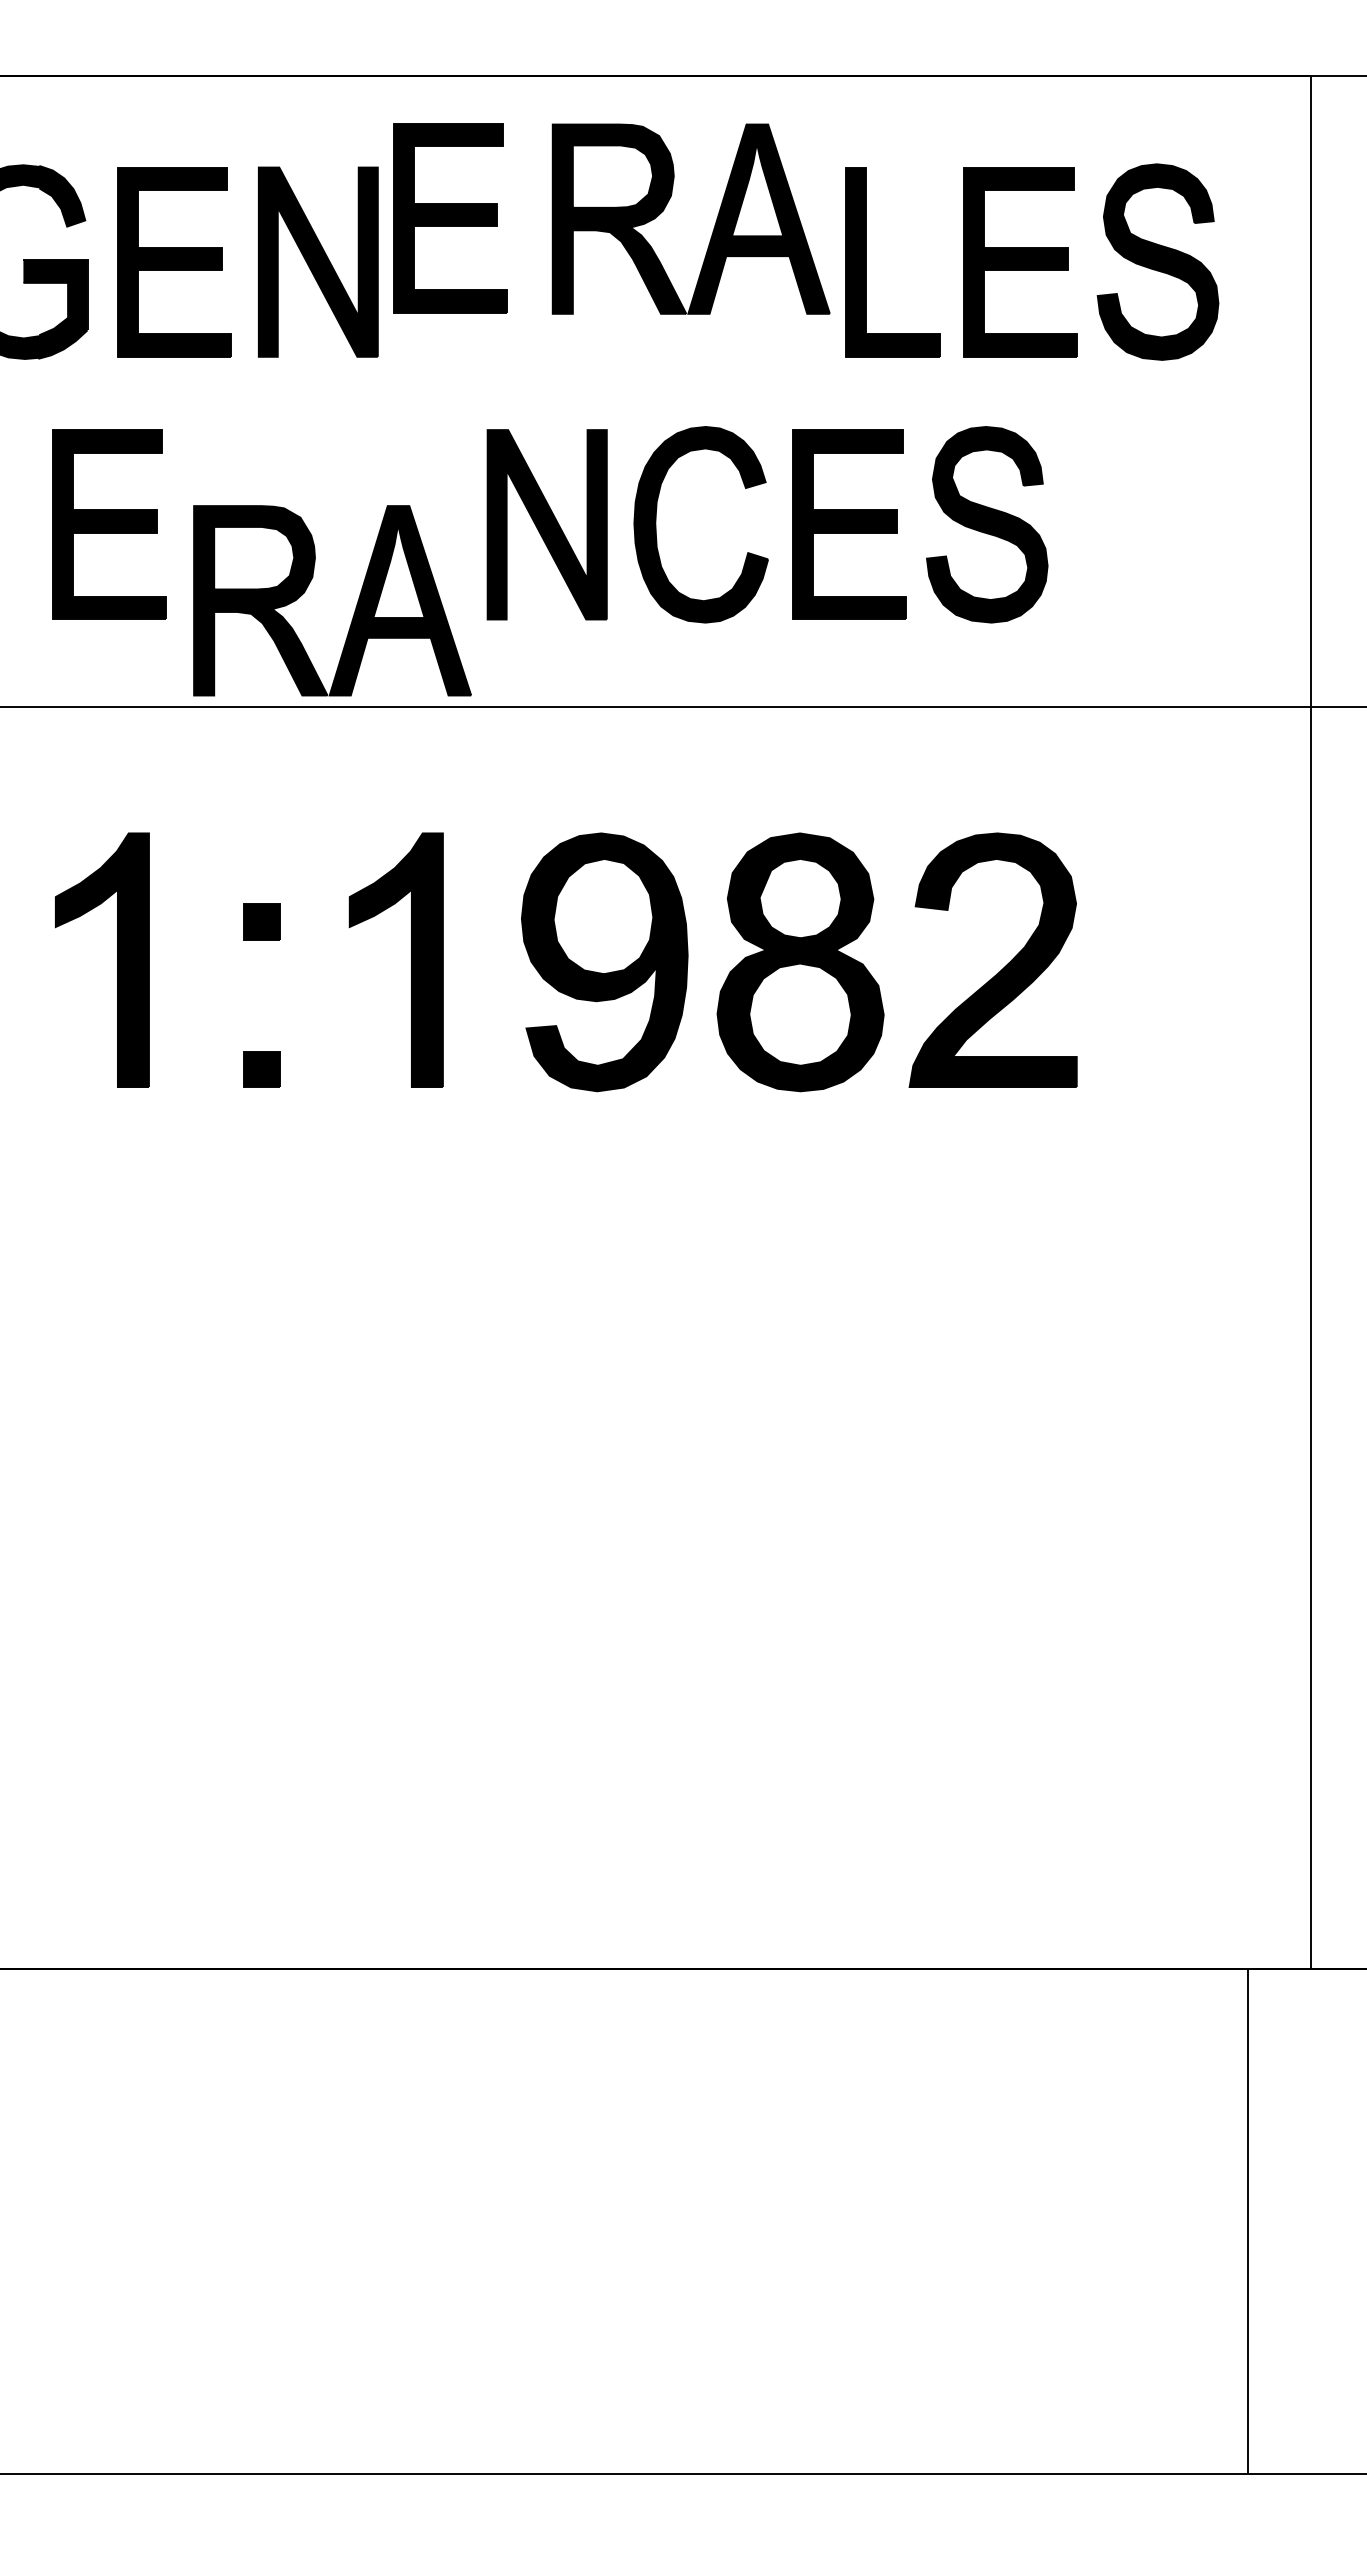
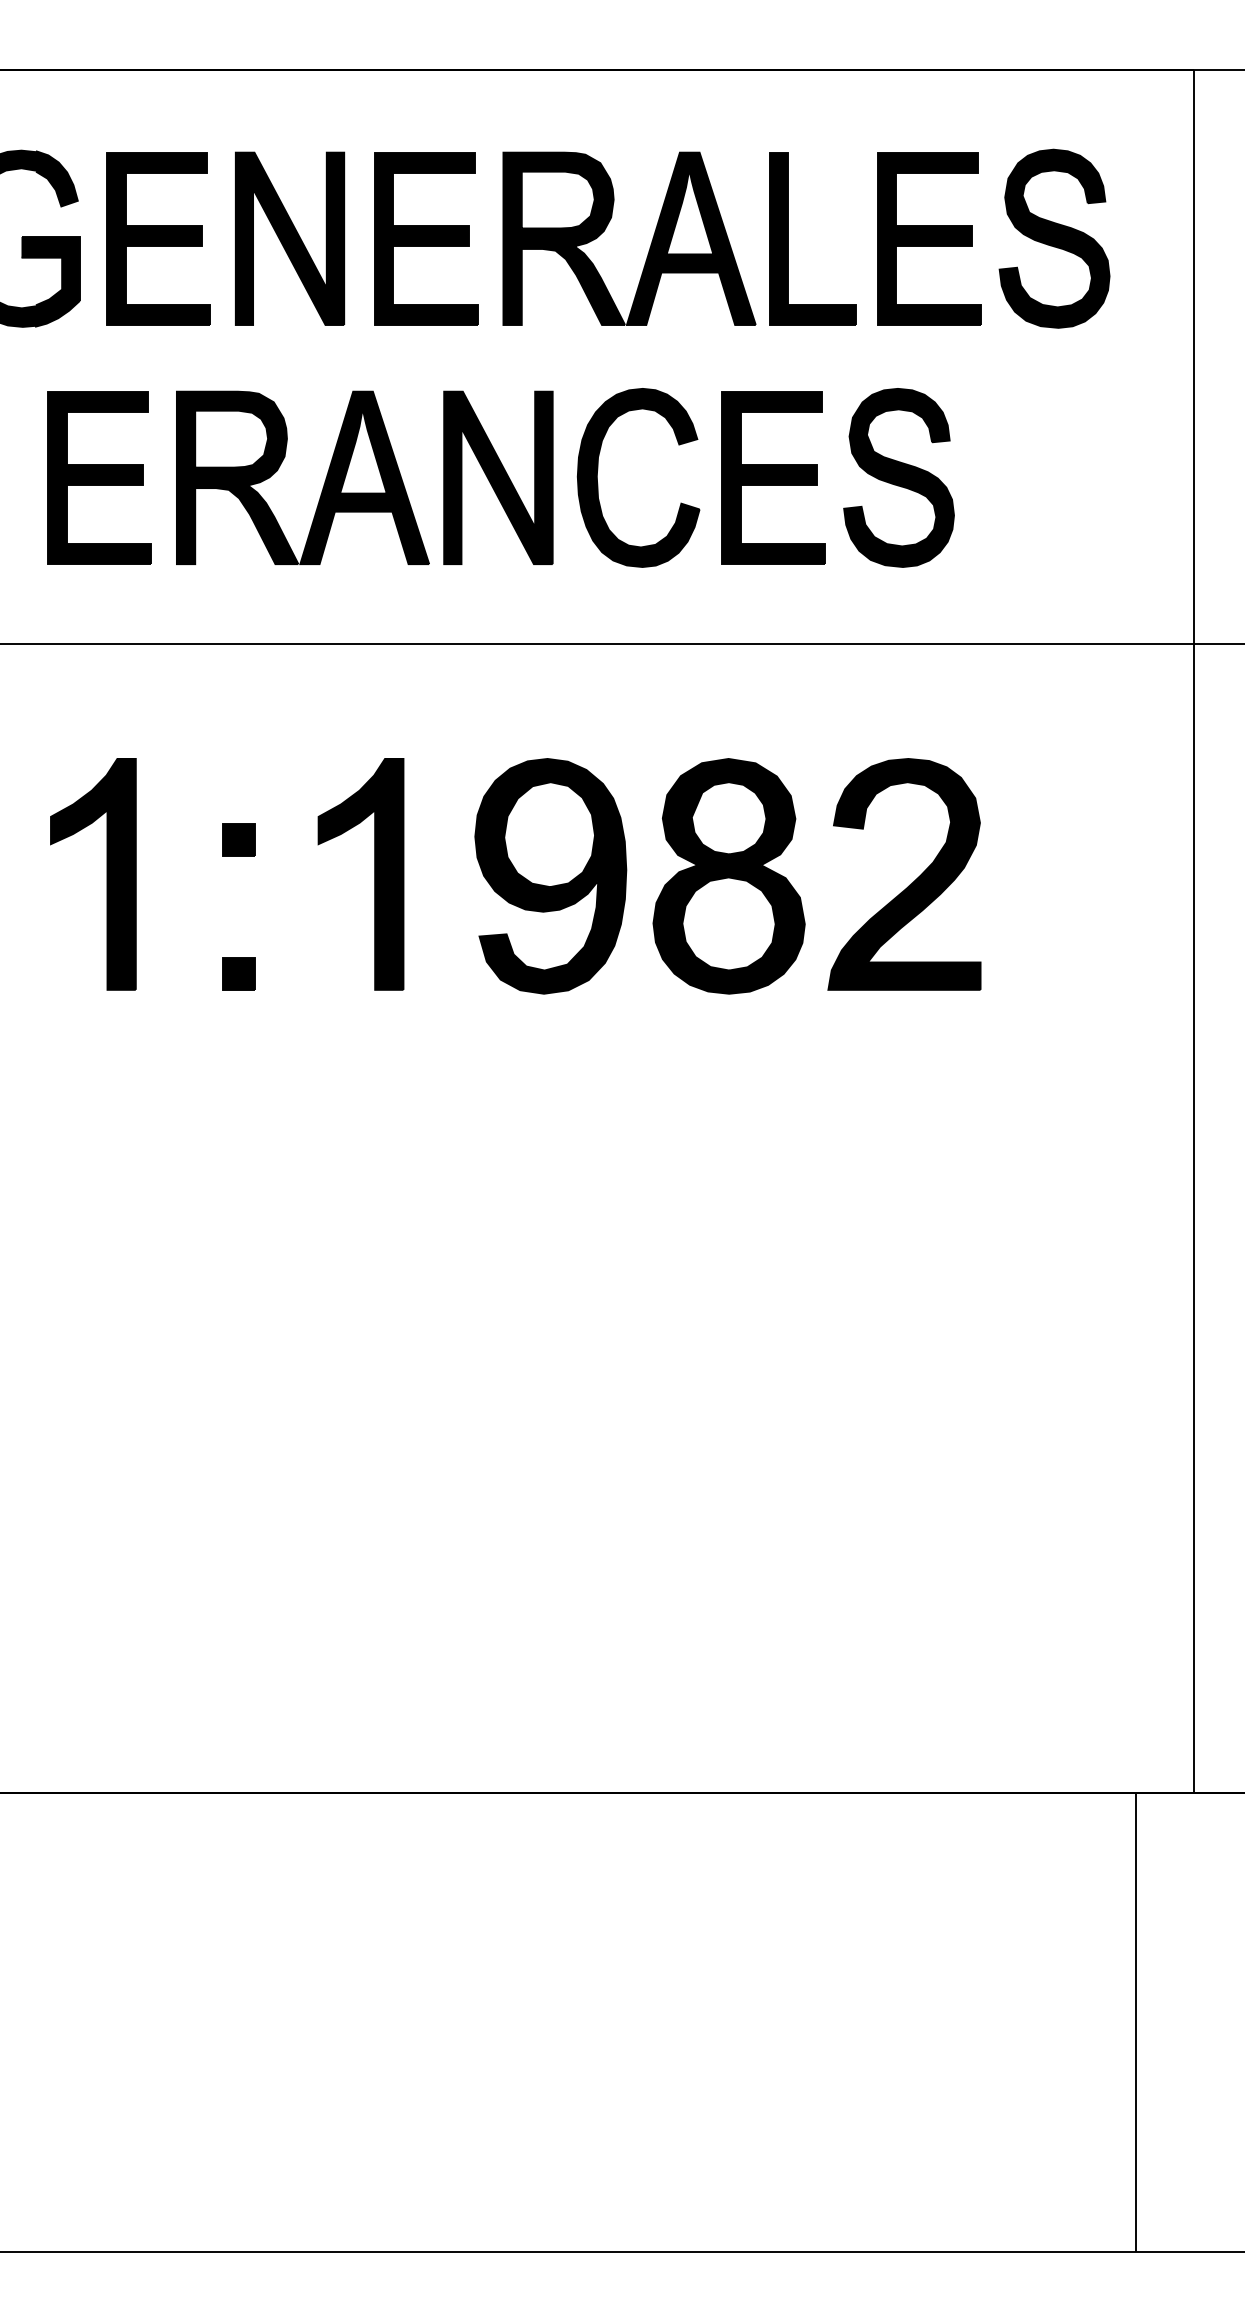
part: (450, 218) -> (426, 239), moved
part: (714, 224) -> (650, 243), moved
part: (355, 607) -> (323, 484), moved

